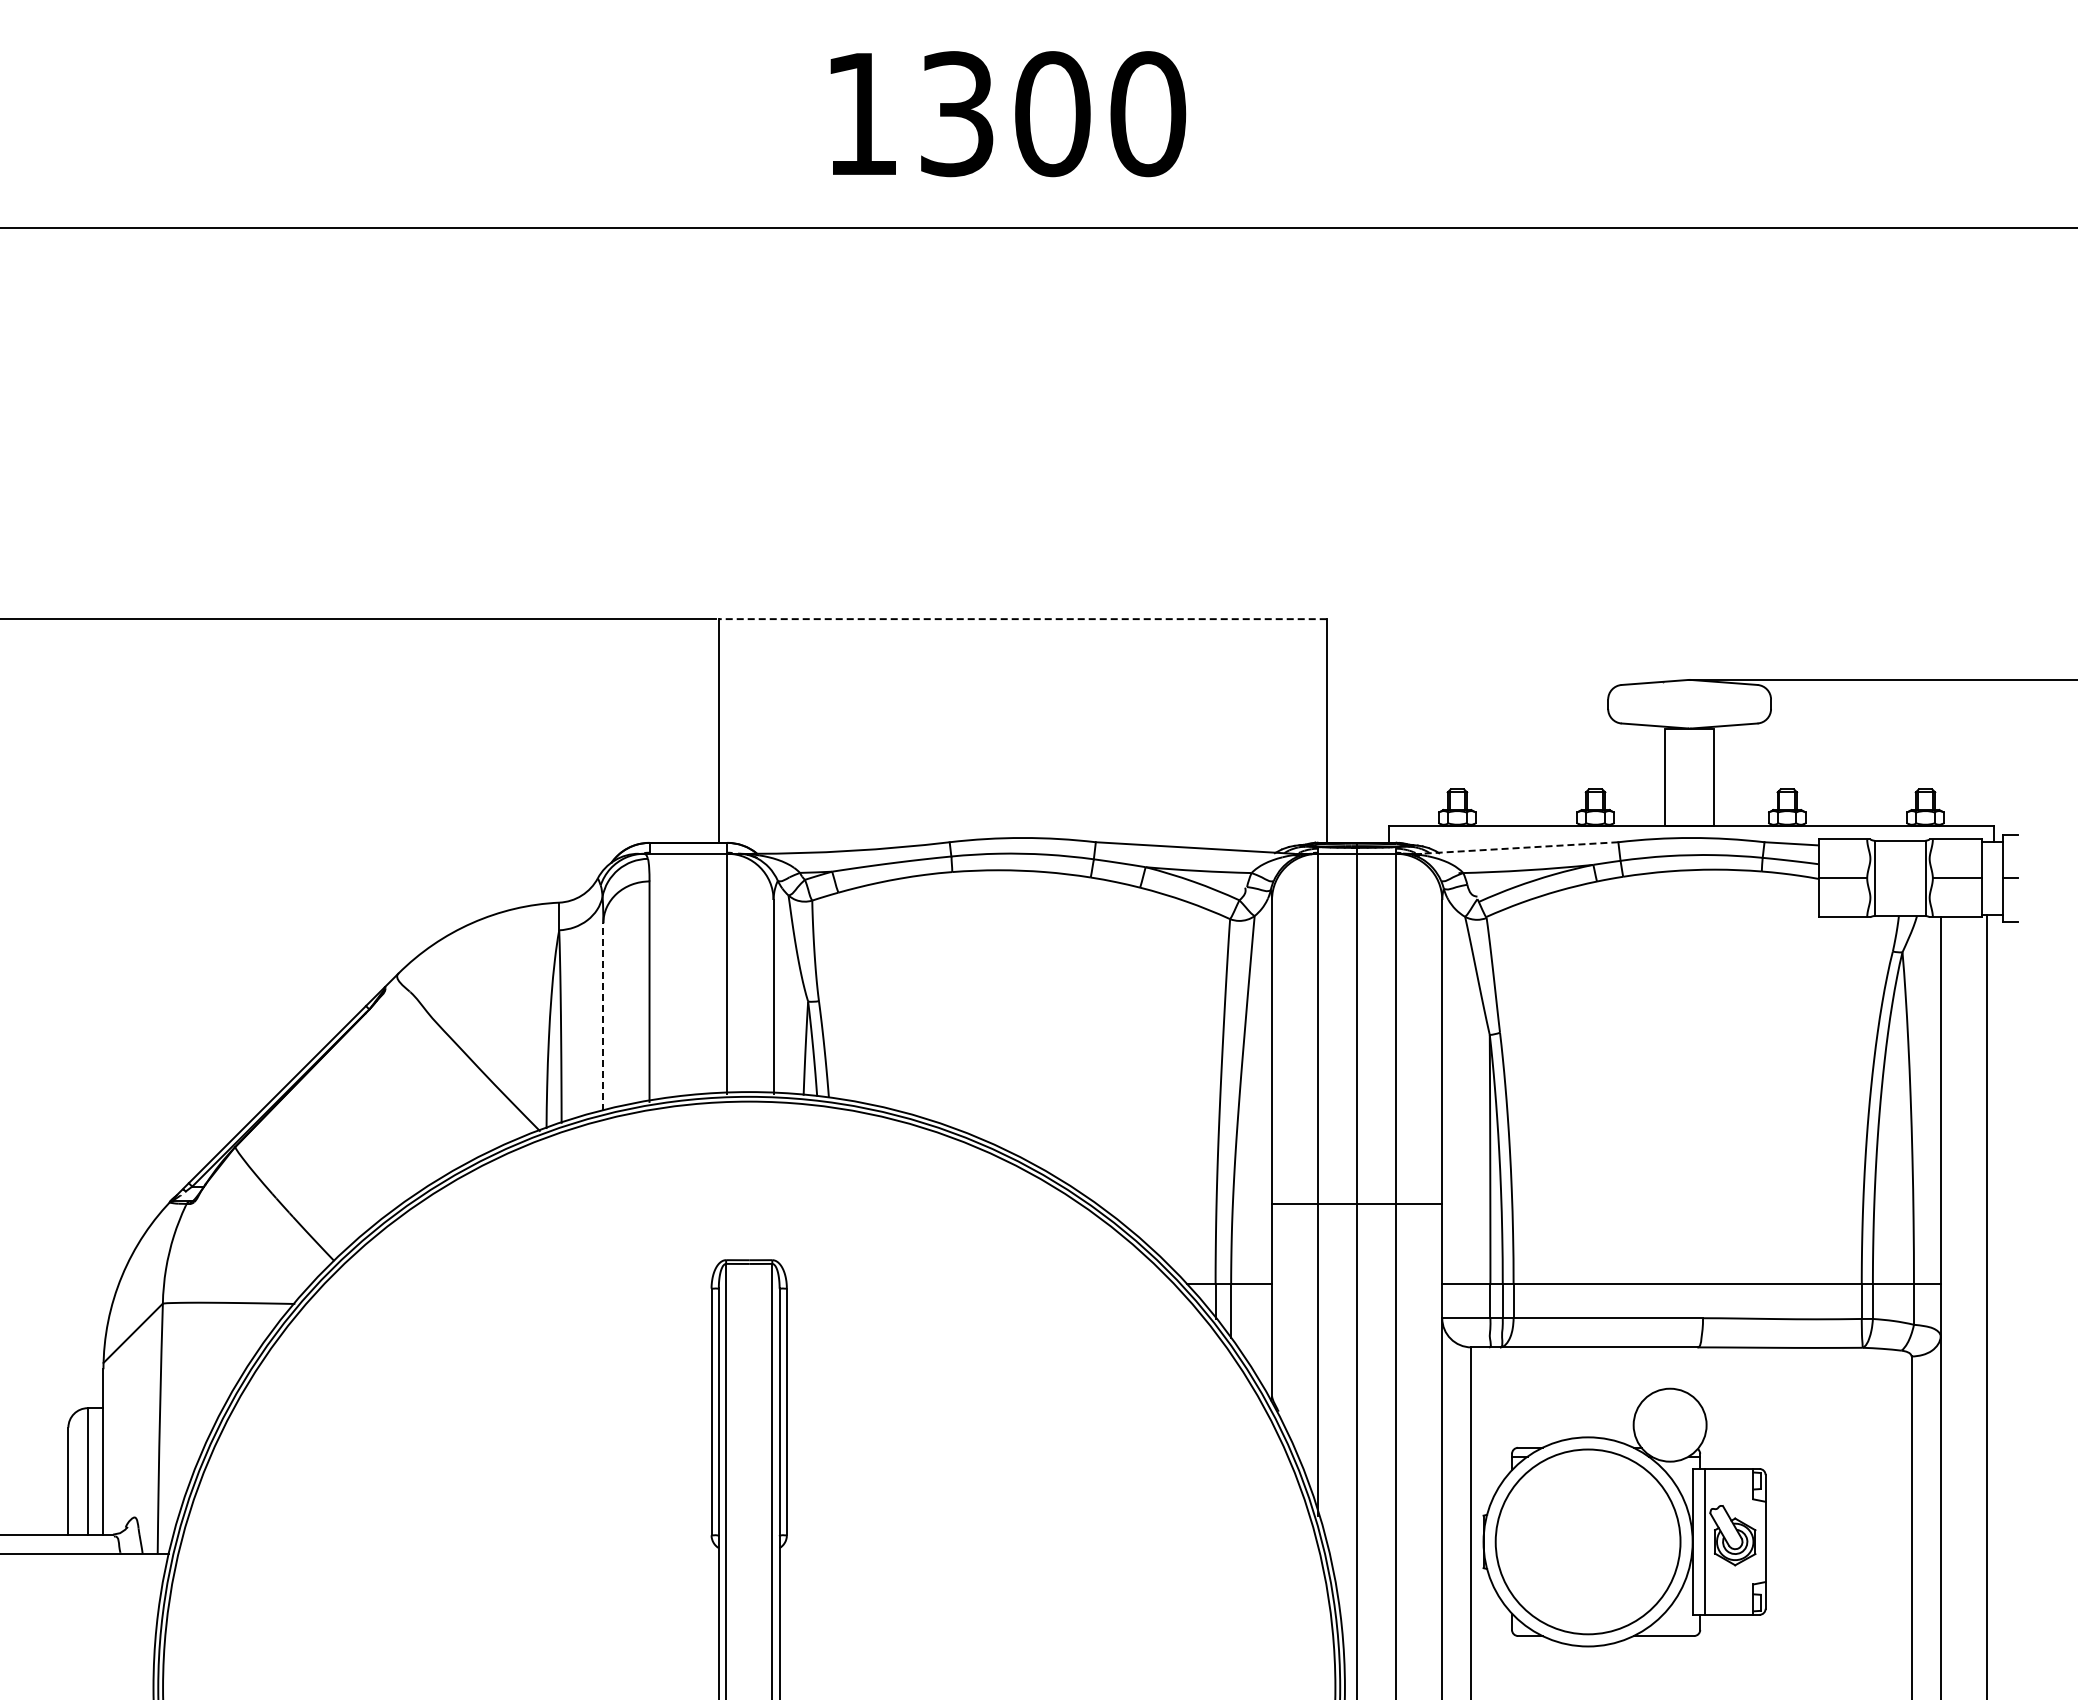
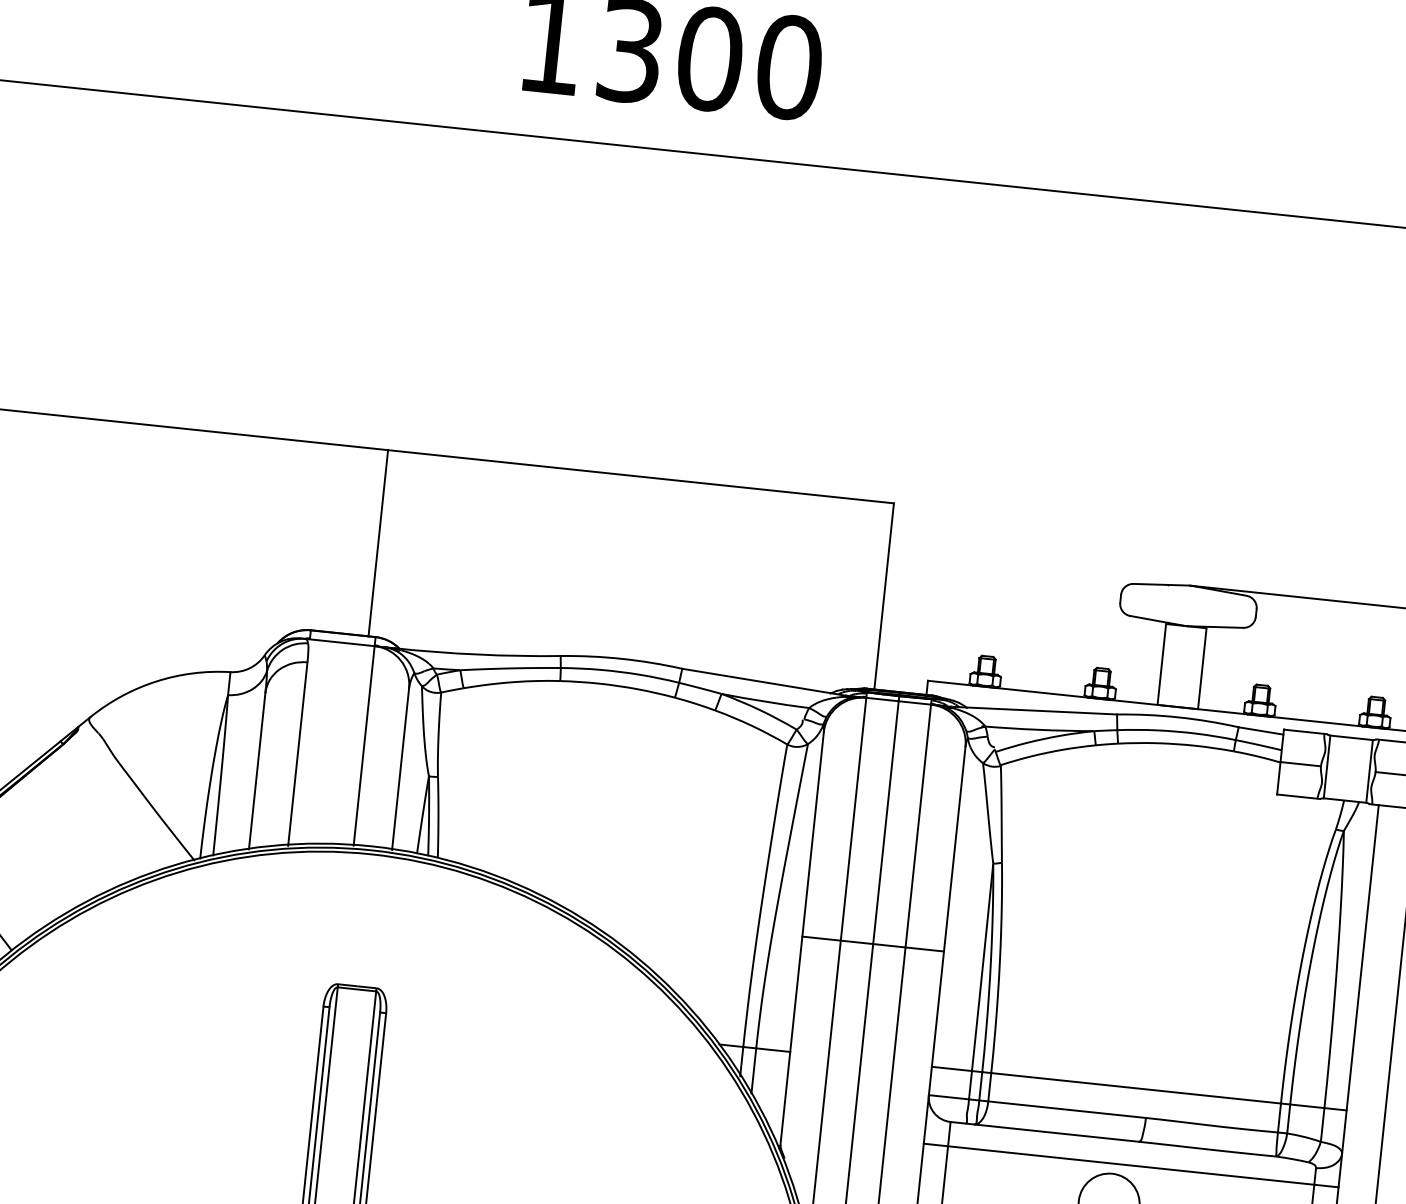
line: (1022, 619) -> (640, 477), dashed -> solid
line: (1518, 848) -> (1033, 710), dashed -> solid
line: (603, 1017) -> (257, 771), dashed -> solid
line: (1357, 1203) -> (873, 944), moved
line: (1691, 1376) -> (1131, 1165), added

